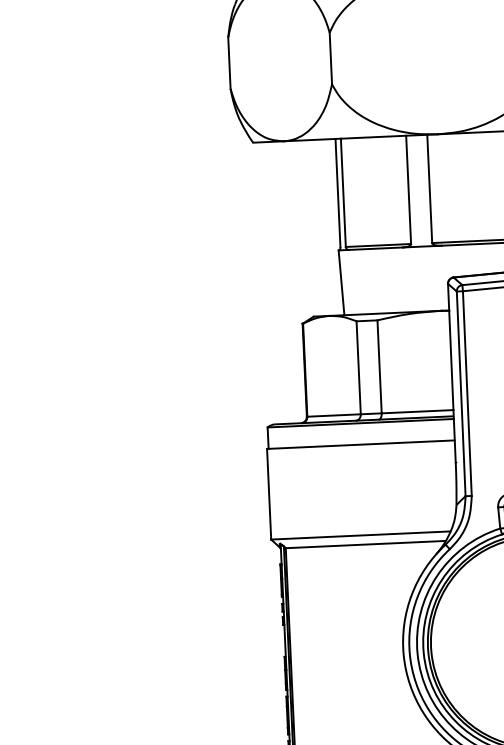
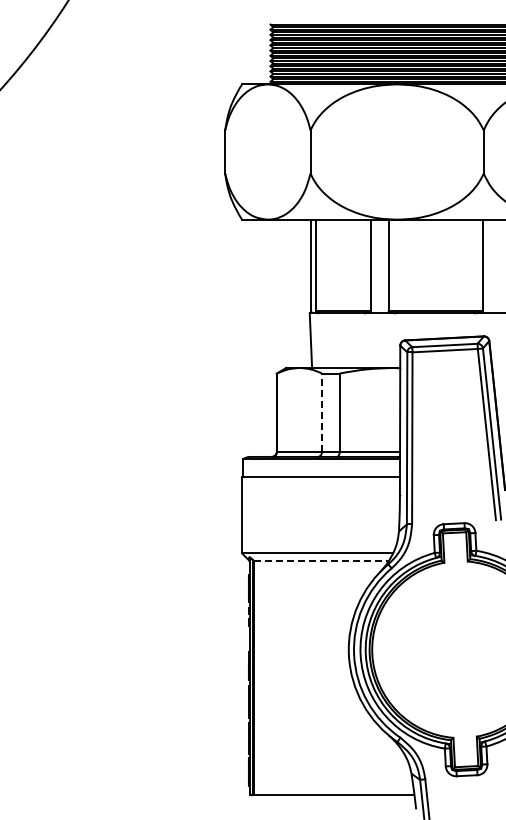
line: (359, 367) -> (322, 412), solid -> dashed
line: (366, 544) -> (321, 561), solid -> dashed

